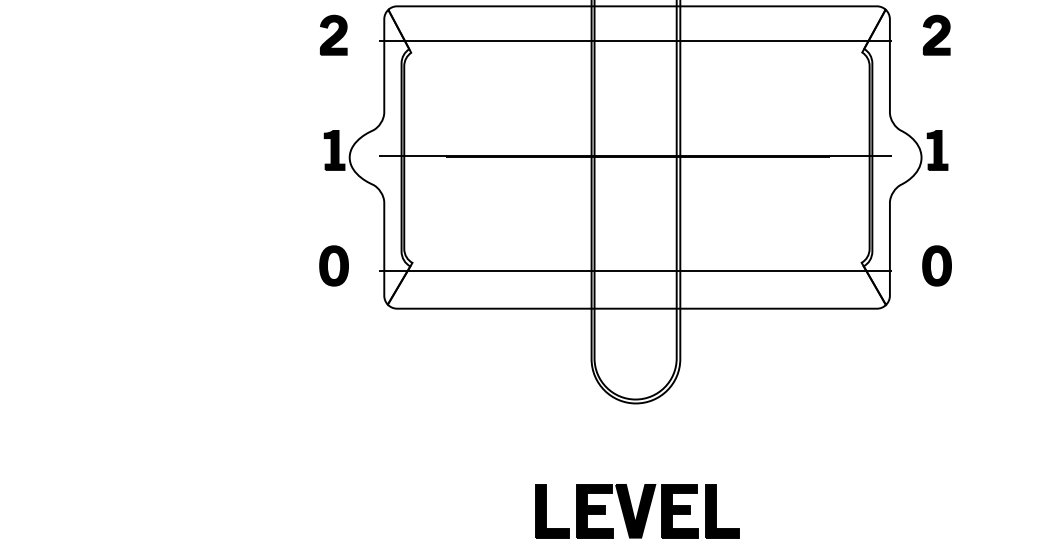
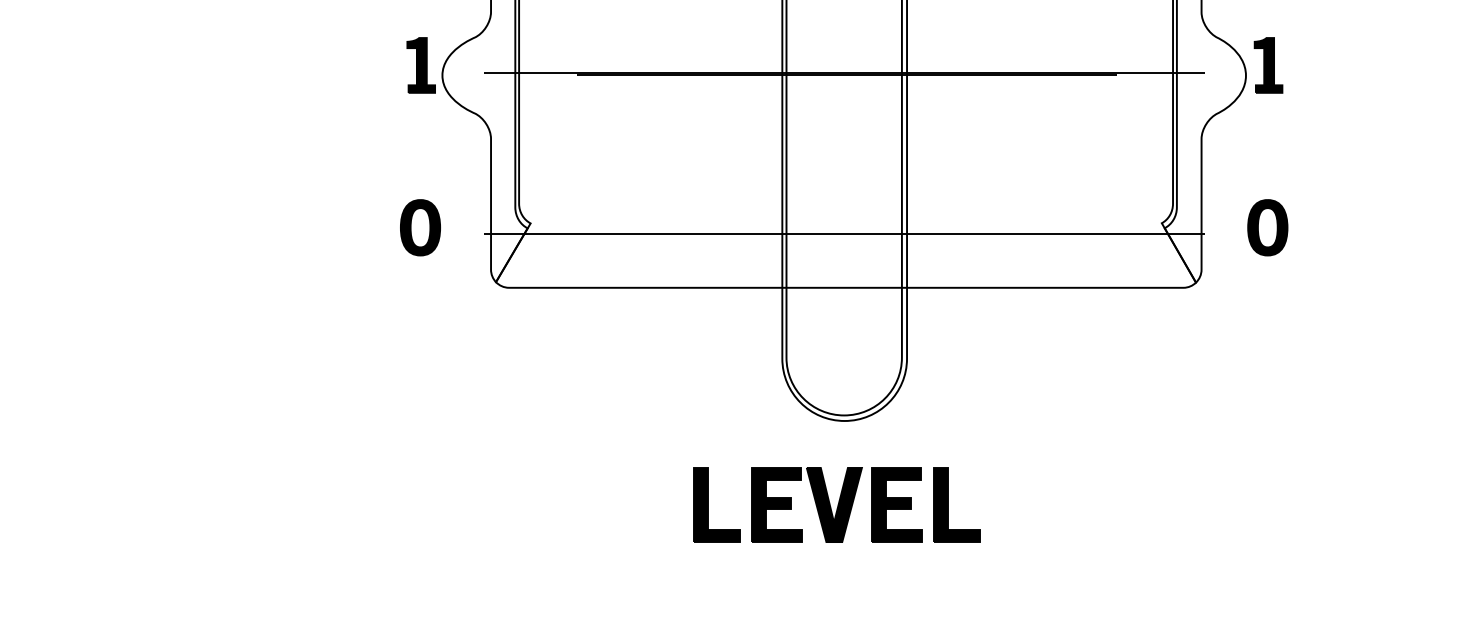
part: (637, 511) -> (837, 505), moved

